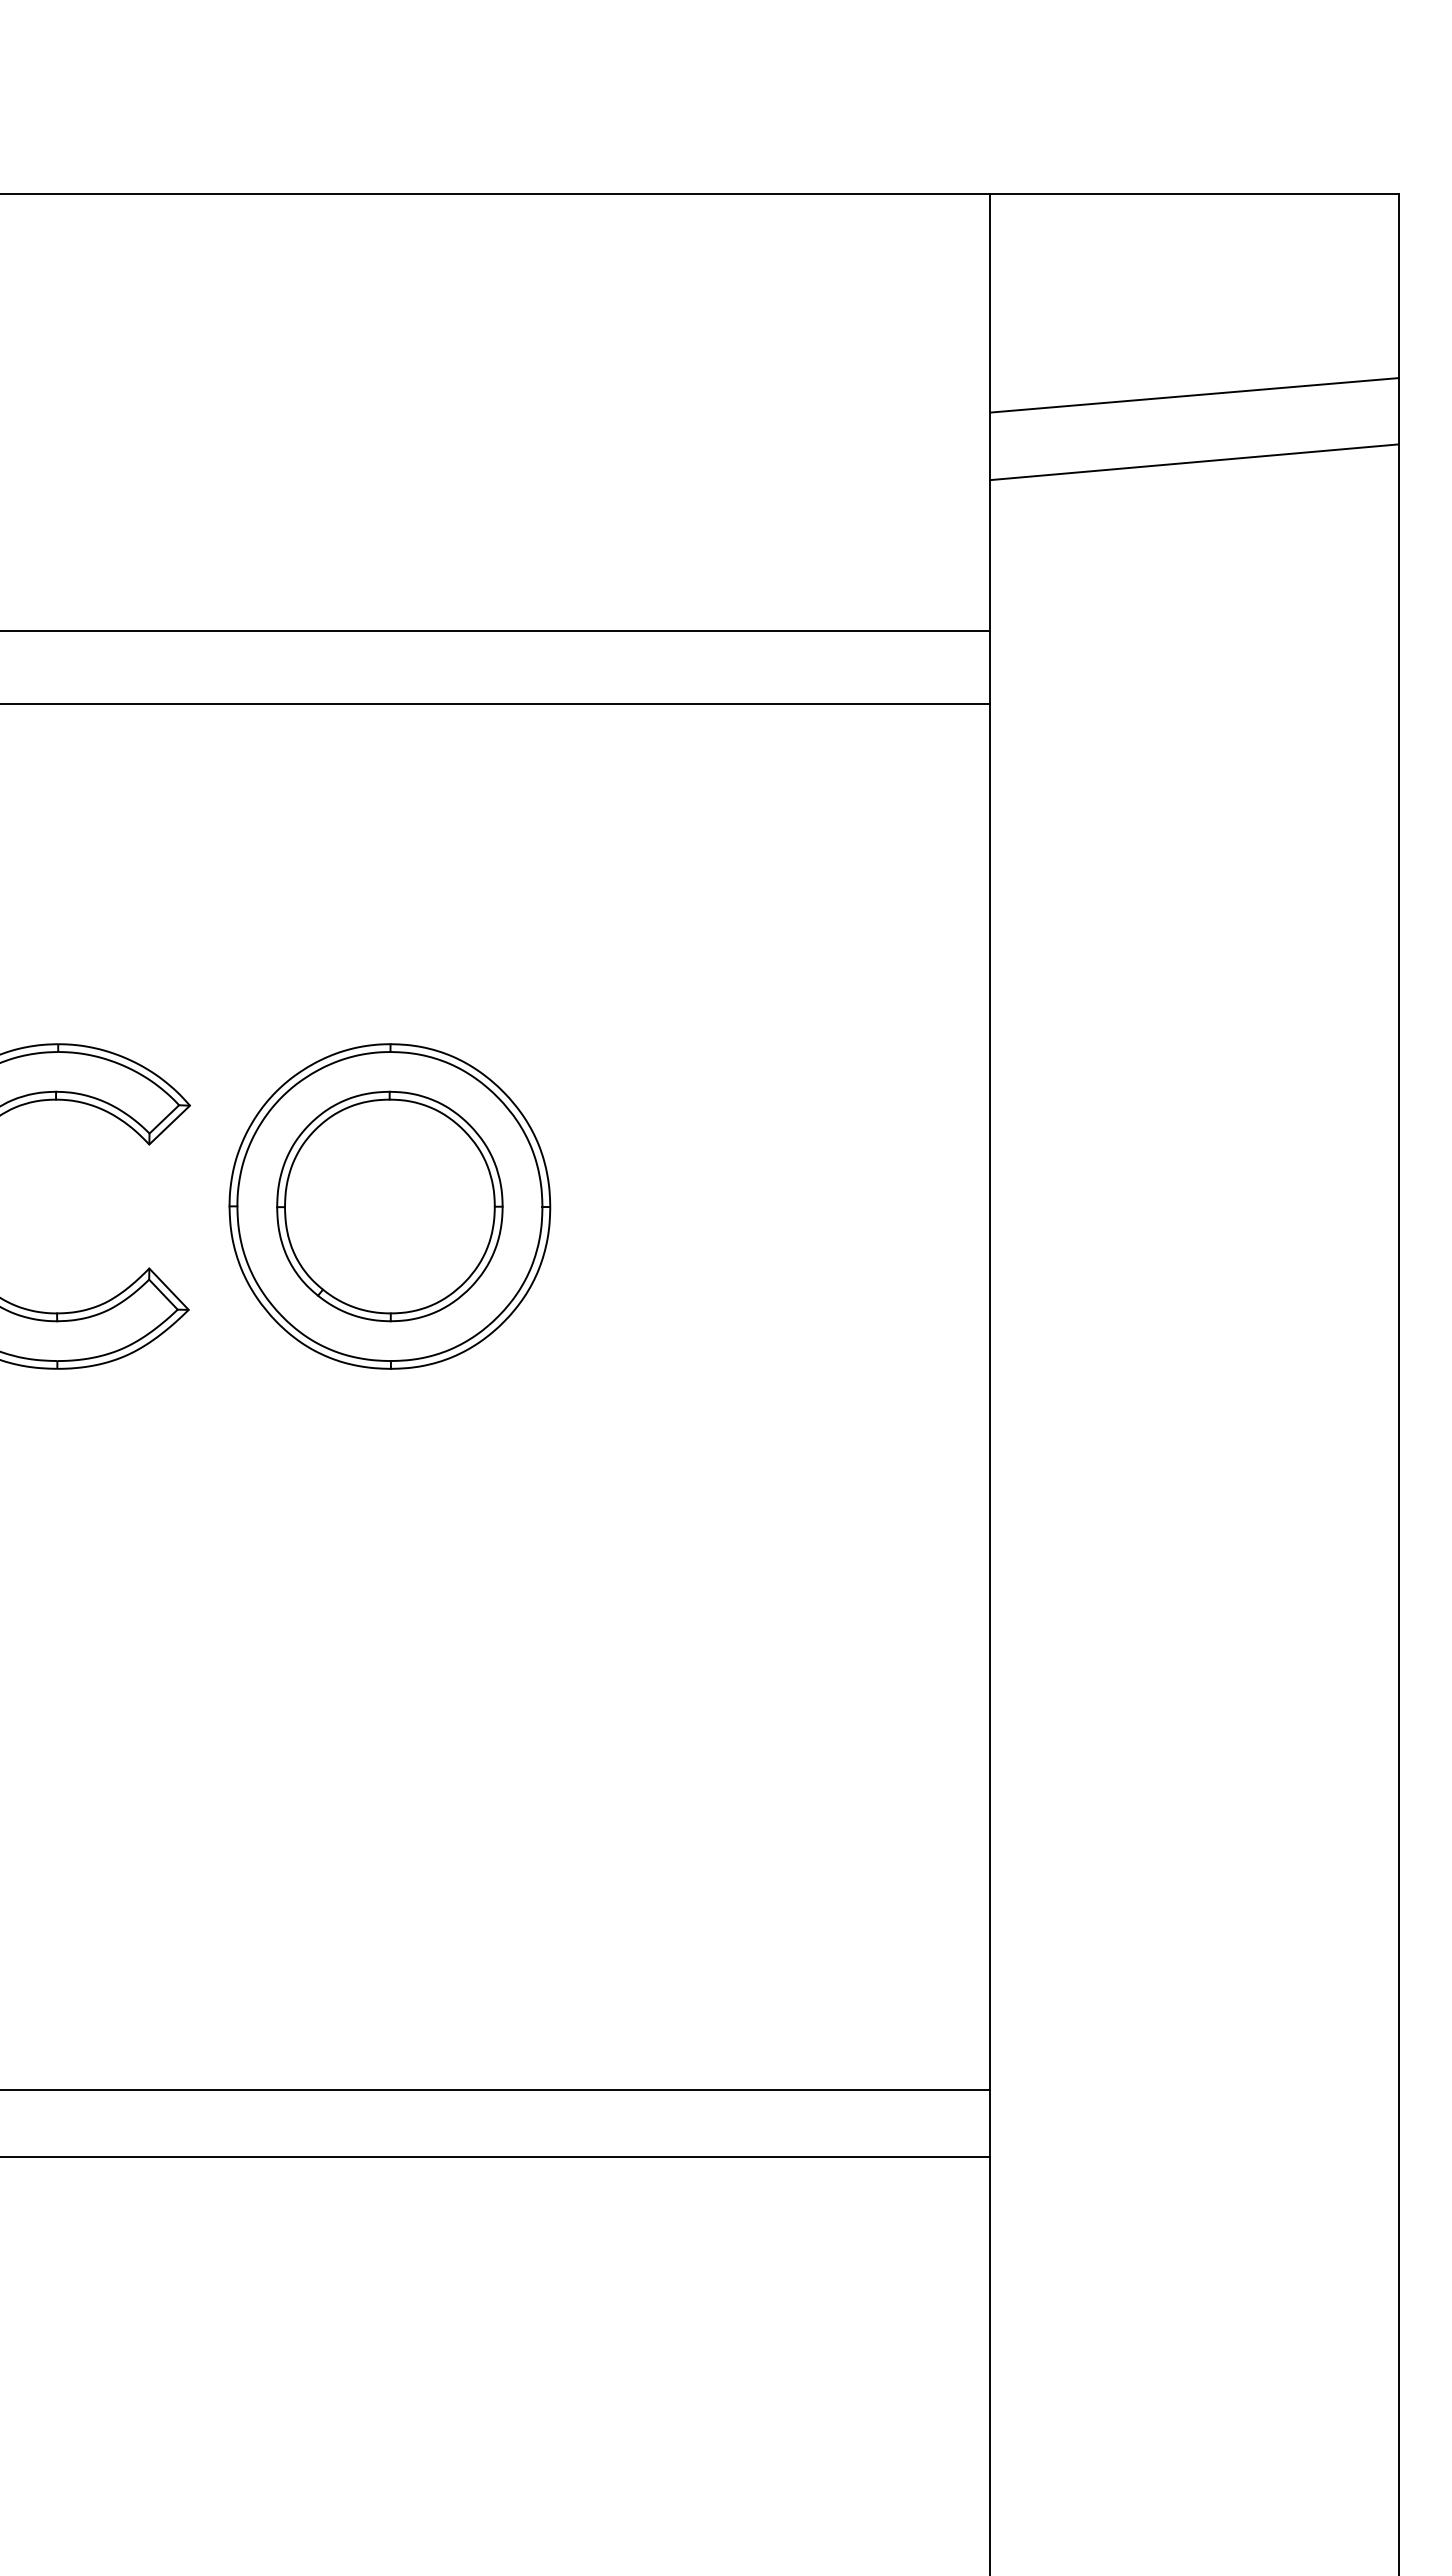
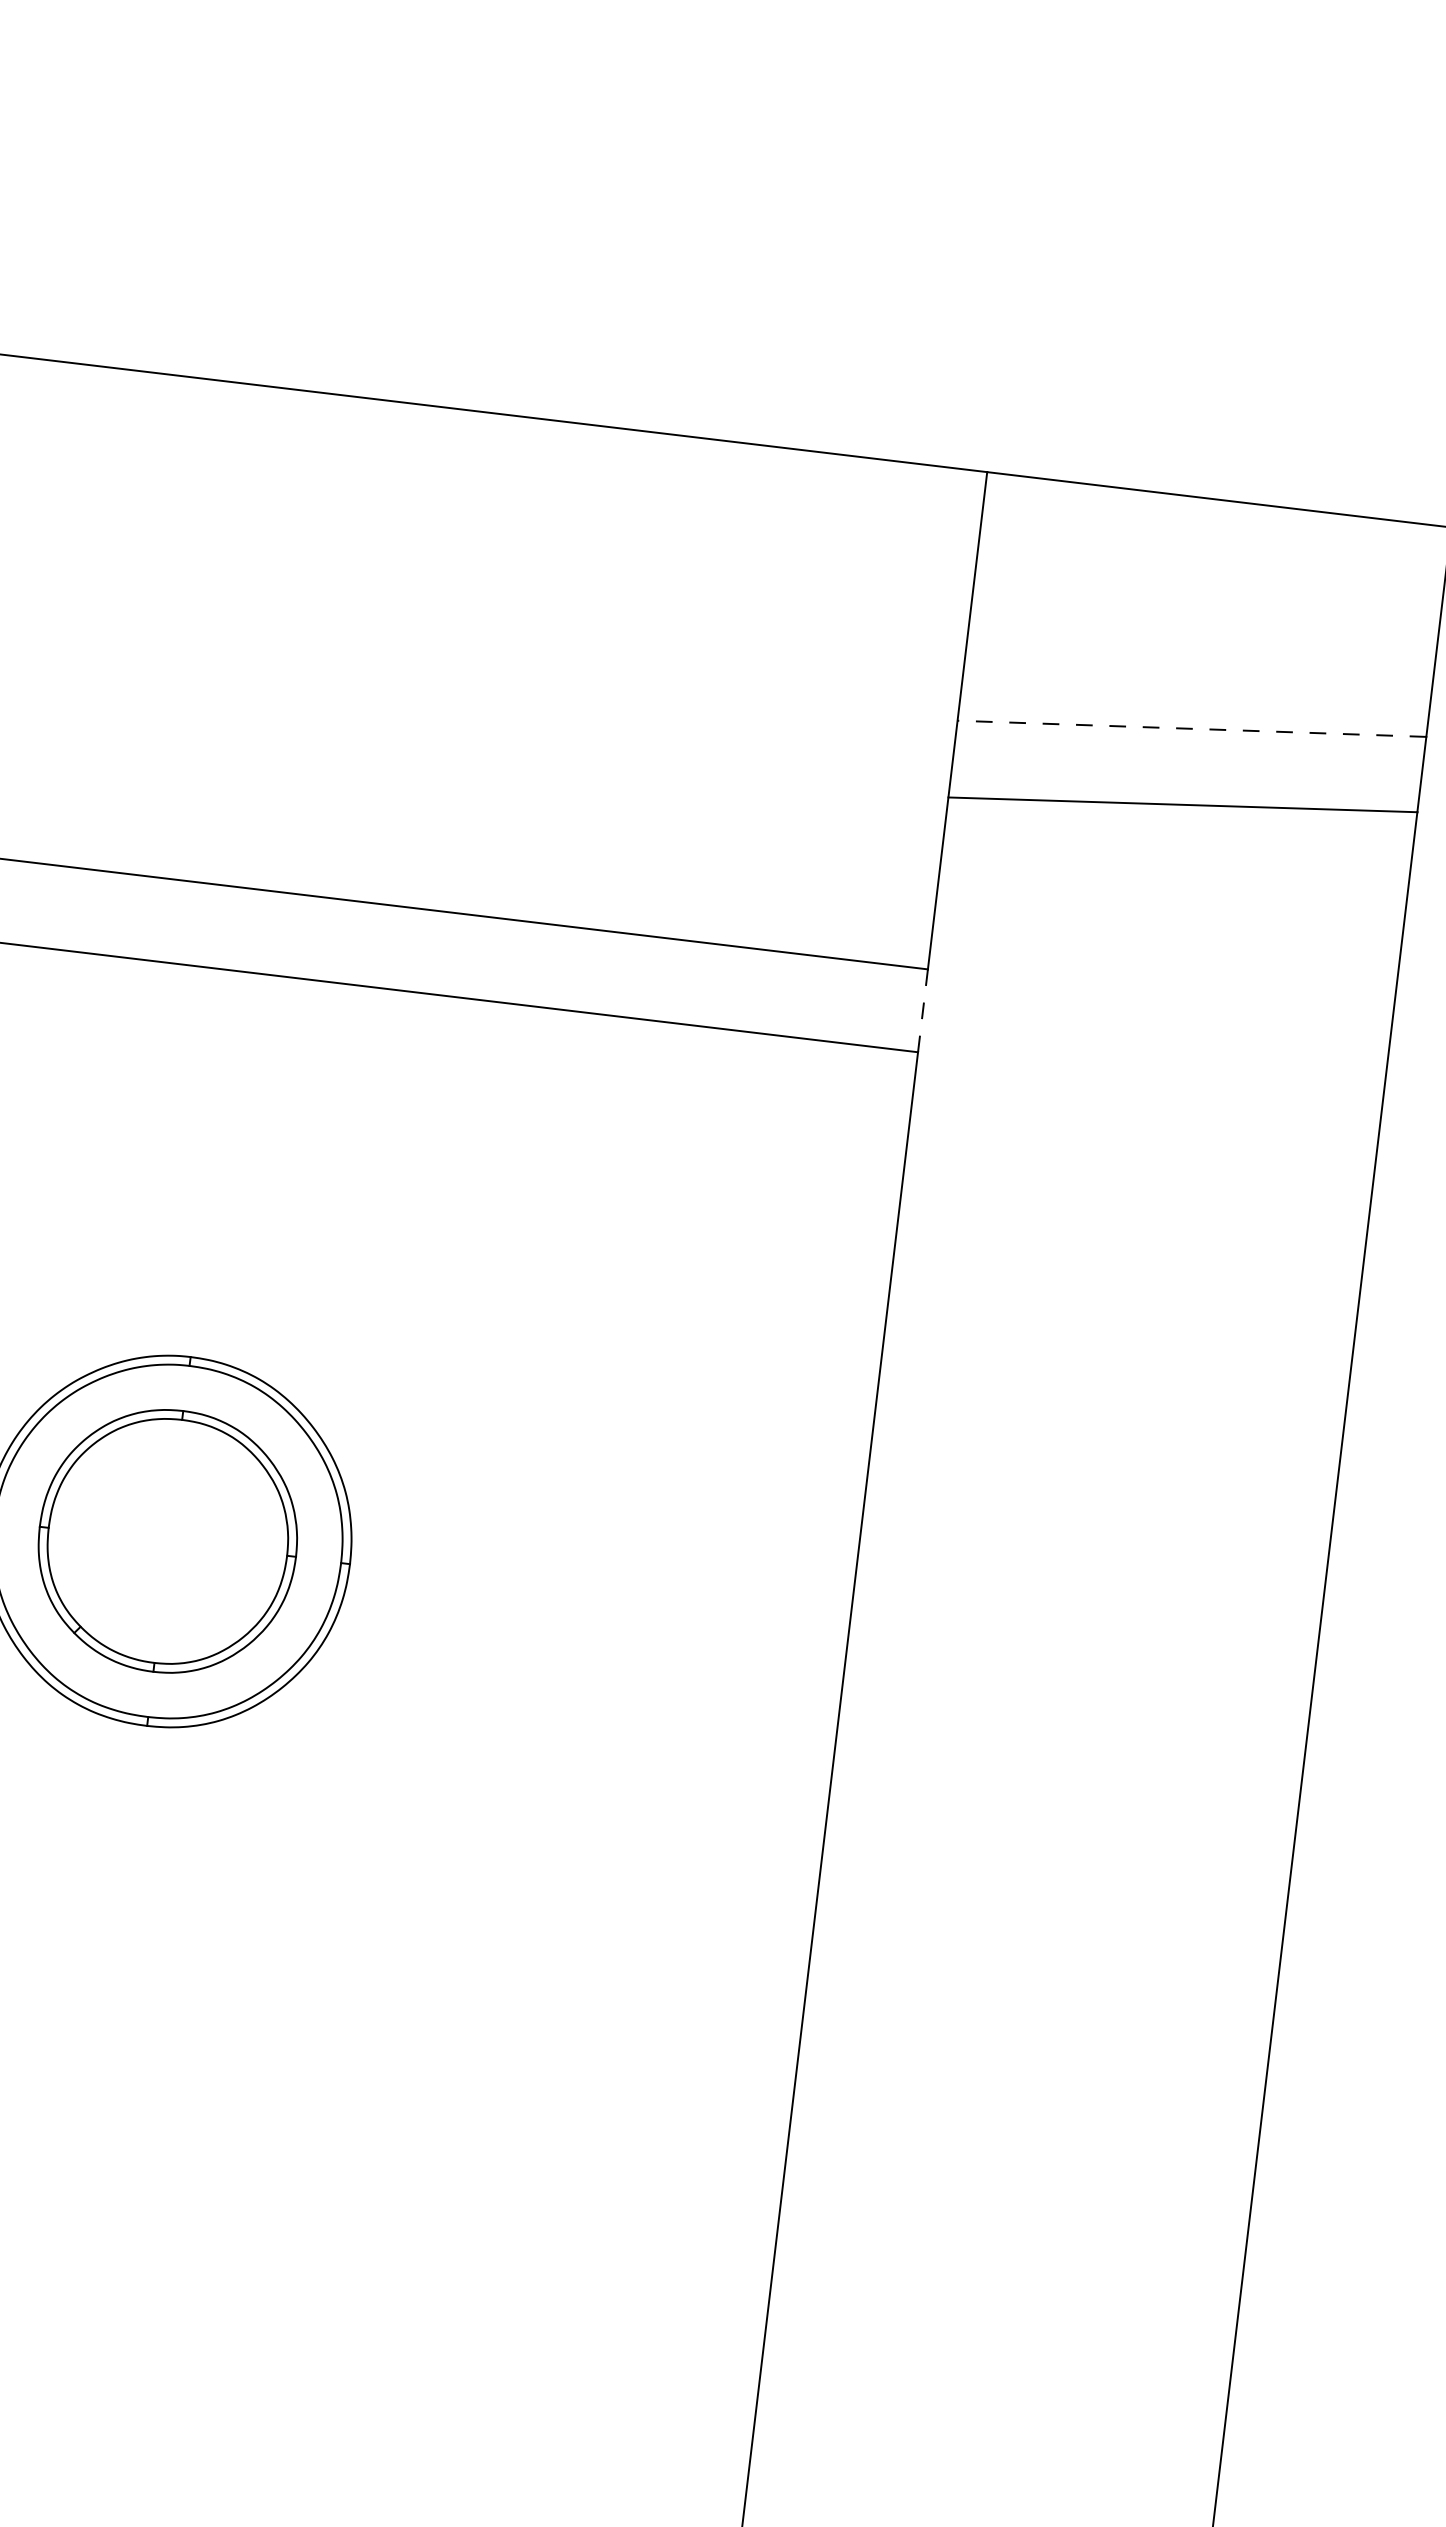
line: (1194, 395) -> (1191, 728), solid -> dashed
line: (990, 667) -> (923, 1010), solid -> dashed

